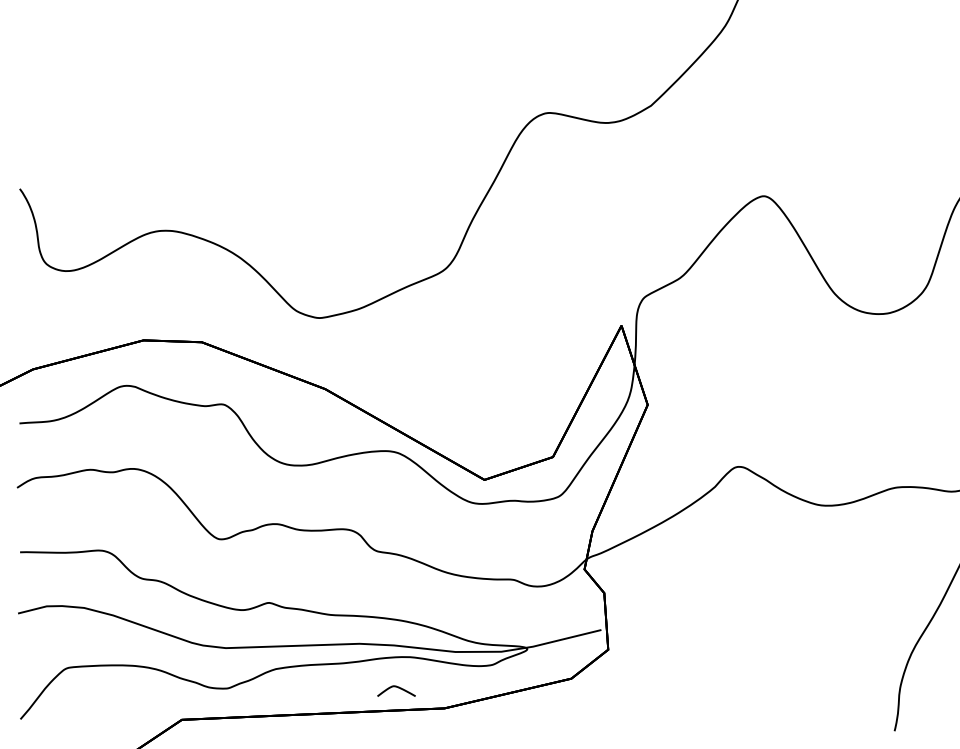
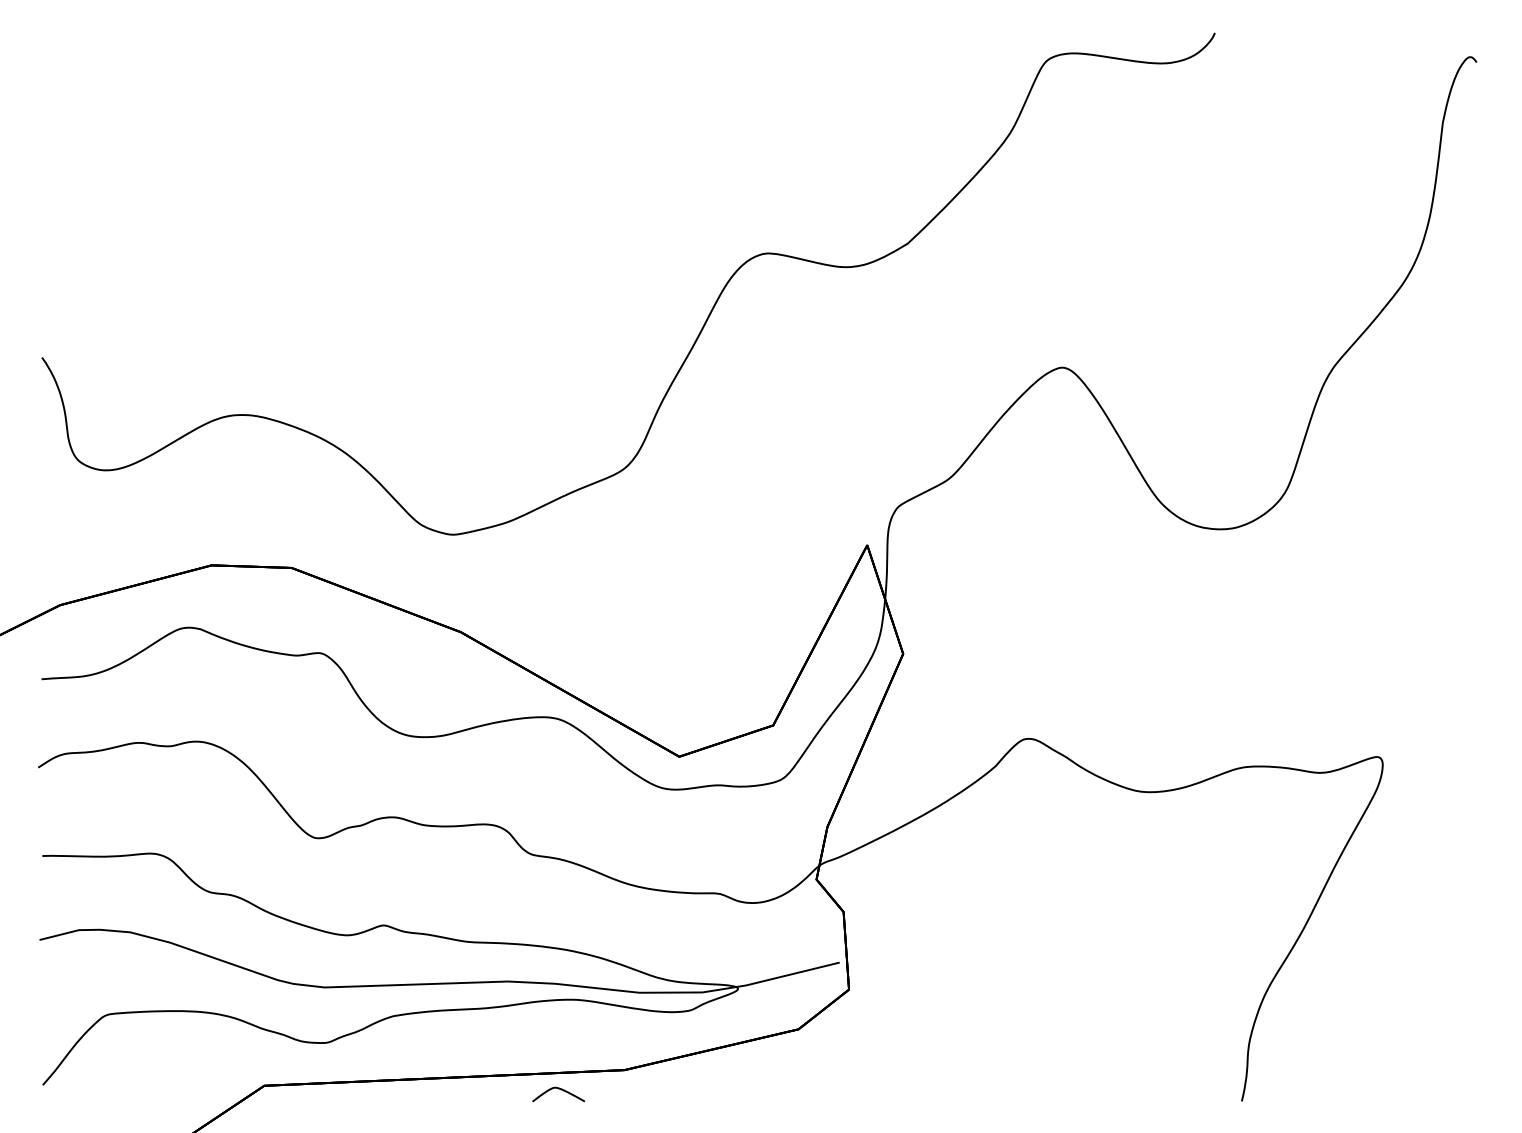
curve: (396, 687) -> (558, 1089), moved

